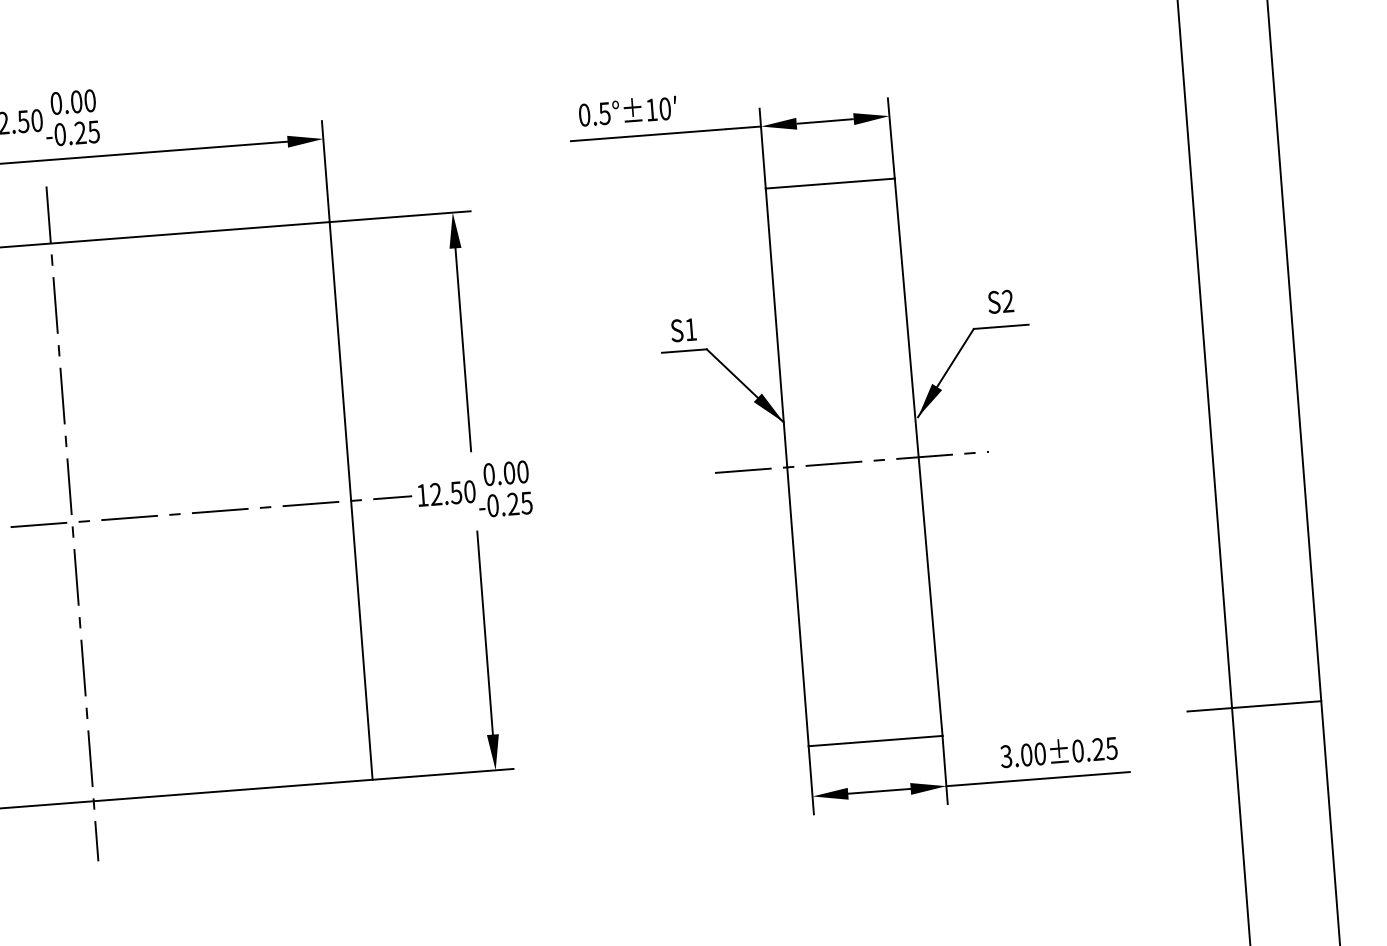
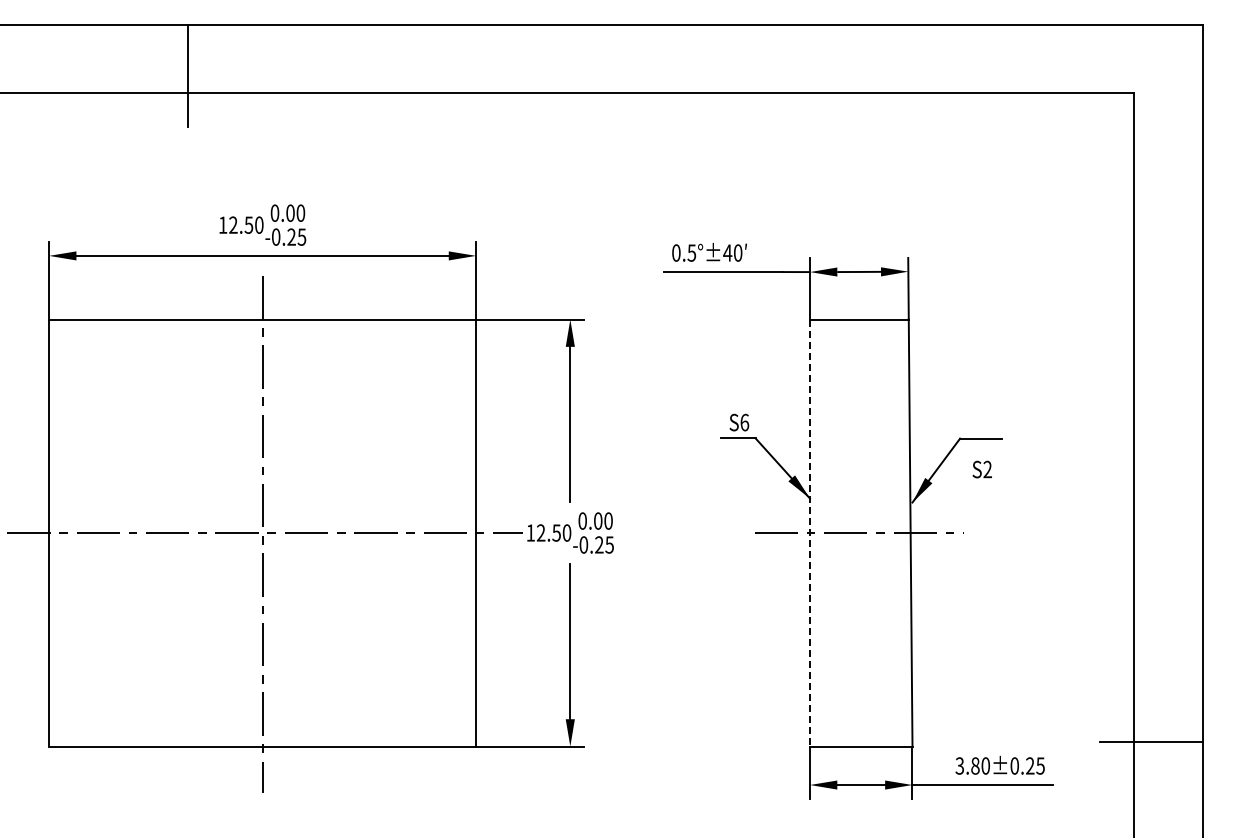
text: (651, 109) -> (727, 252), 0.5°±10 -> 0.5°±40
text: (999, 301) -> (981, 469), moved
text: (690, 329) -> (744, 422), S1 -> S6
line: (787, 467) -> (810, 533), solid -> dashed
text: (1026, 754) -> (975, 765), 3.00±0.25 -> 3.80±0.25

